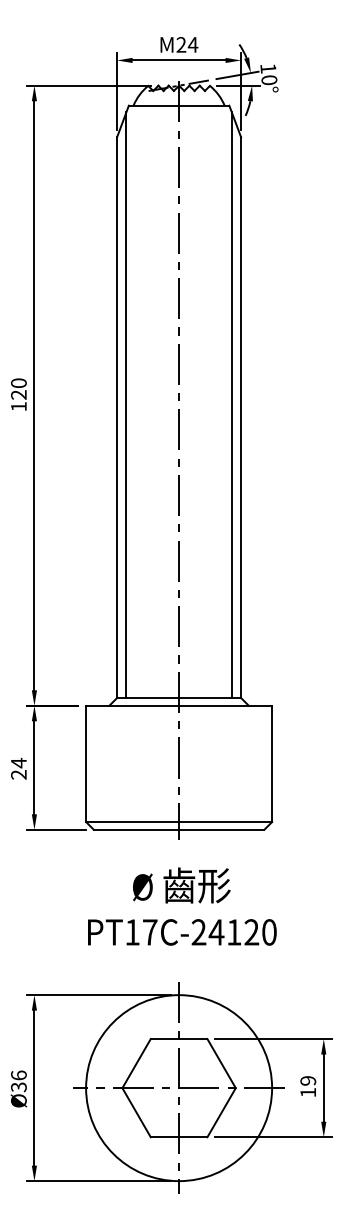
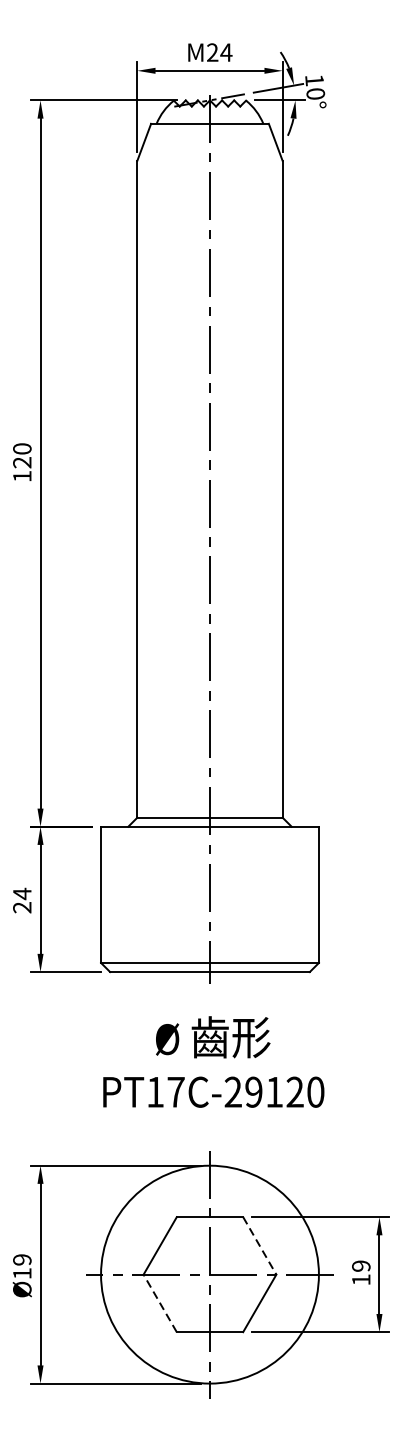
line: (126, 405) -> (148, 475), removed
line: (231, 405) -> (271, 475), removed
text: (216, 932) -> (253, 1092), PT17C-24120 -> PT17C-29120
line: (221, 1064) -> (259, 1246), solid -> dashed
text: (18, 1081) -> (21, 1266), Ø36 -> Ø19
line: (136, 1112) -> (160, 1303), solid -> dashed

